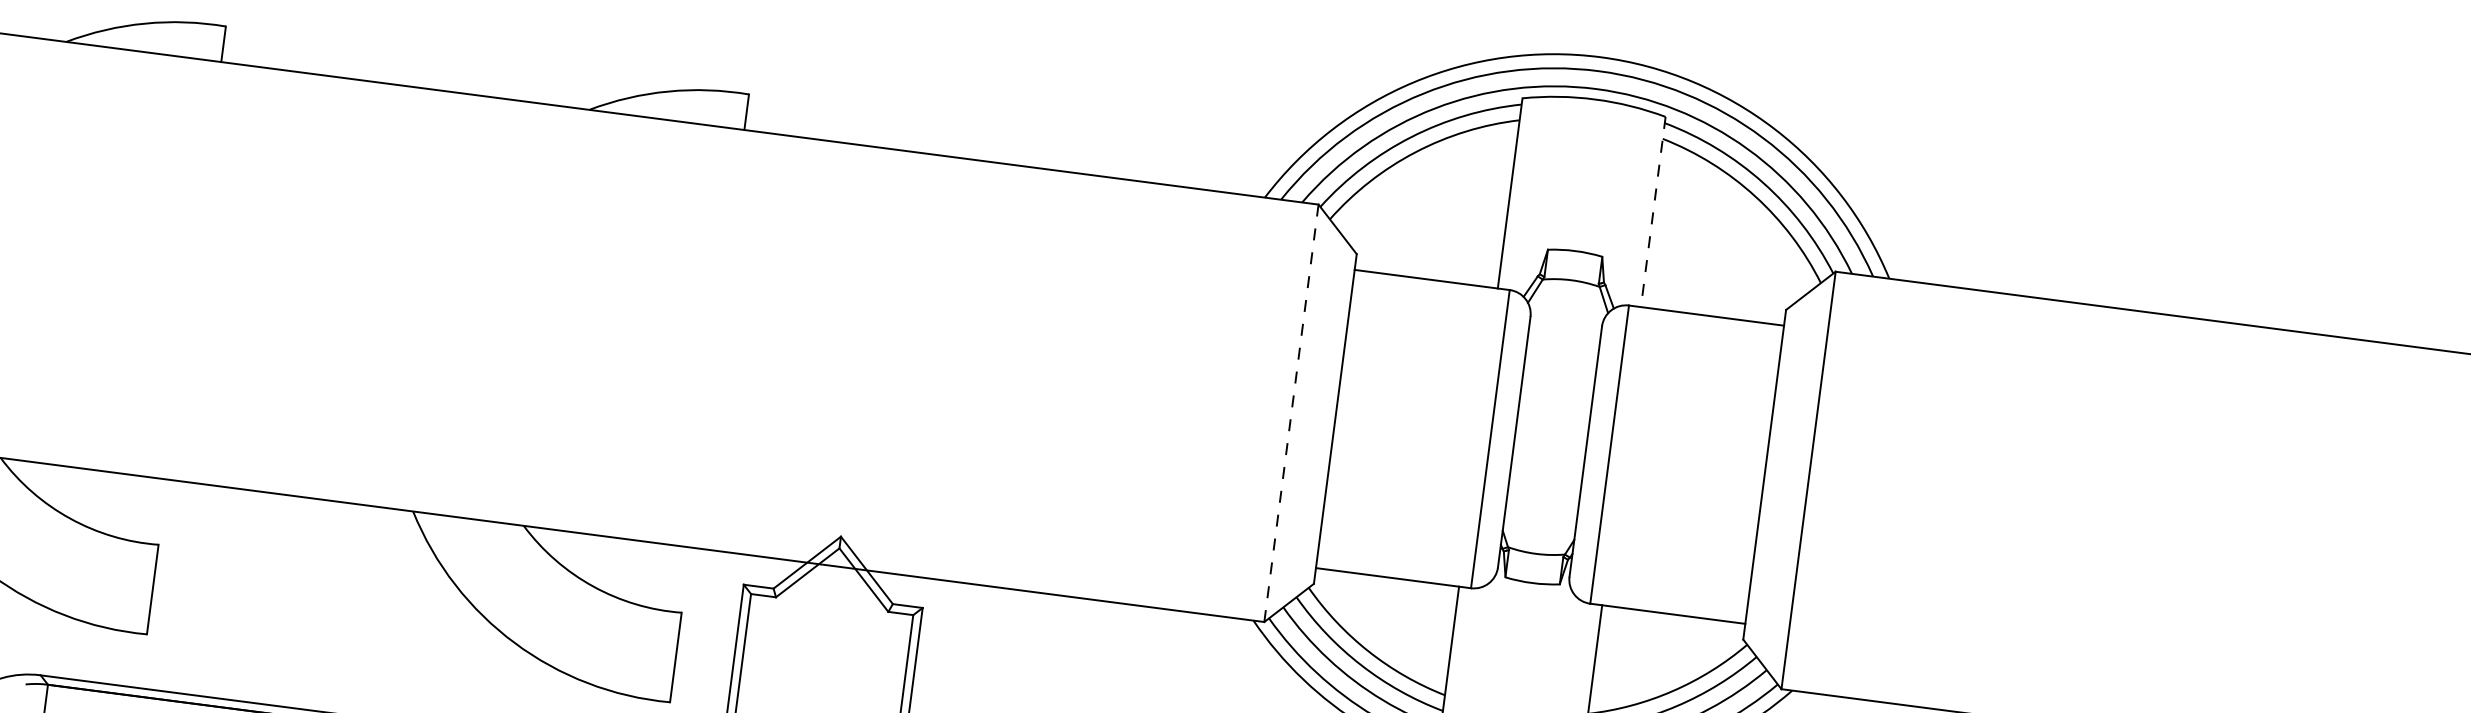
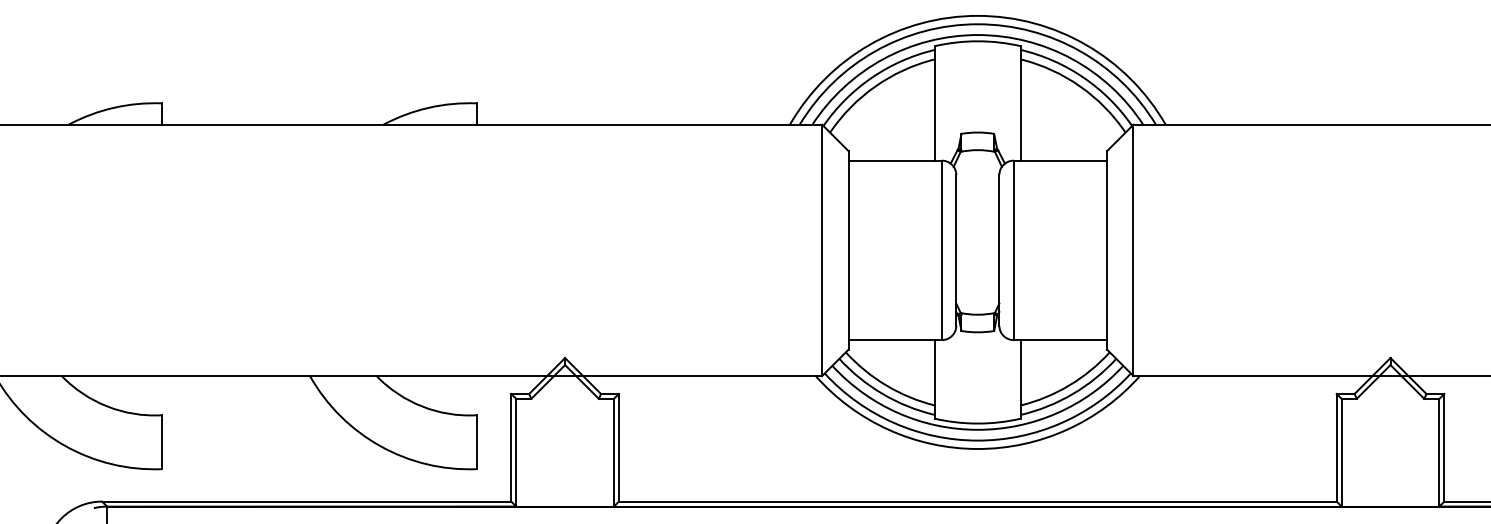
line: (1652, 212) -> (1020, 103), dashed -> solid
line: (1291, 413) -> (822, 250), dashed -> solid

